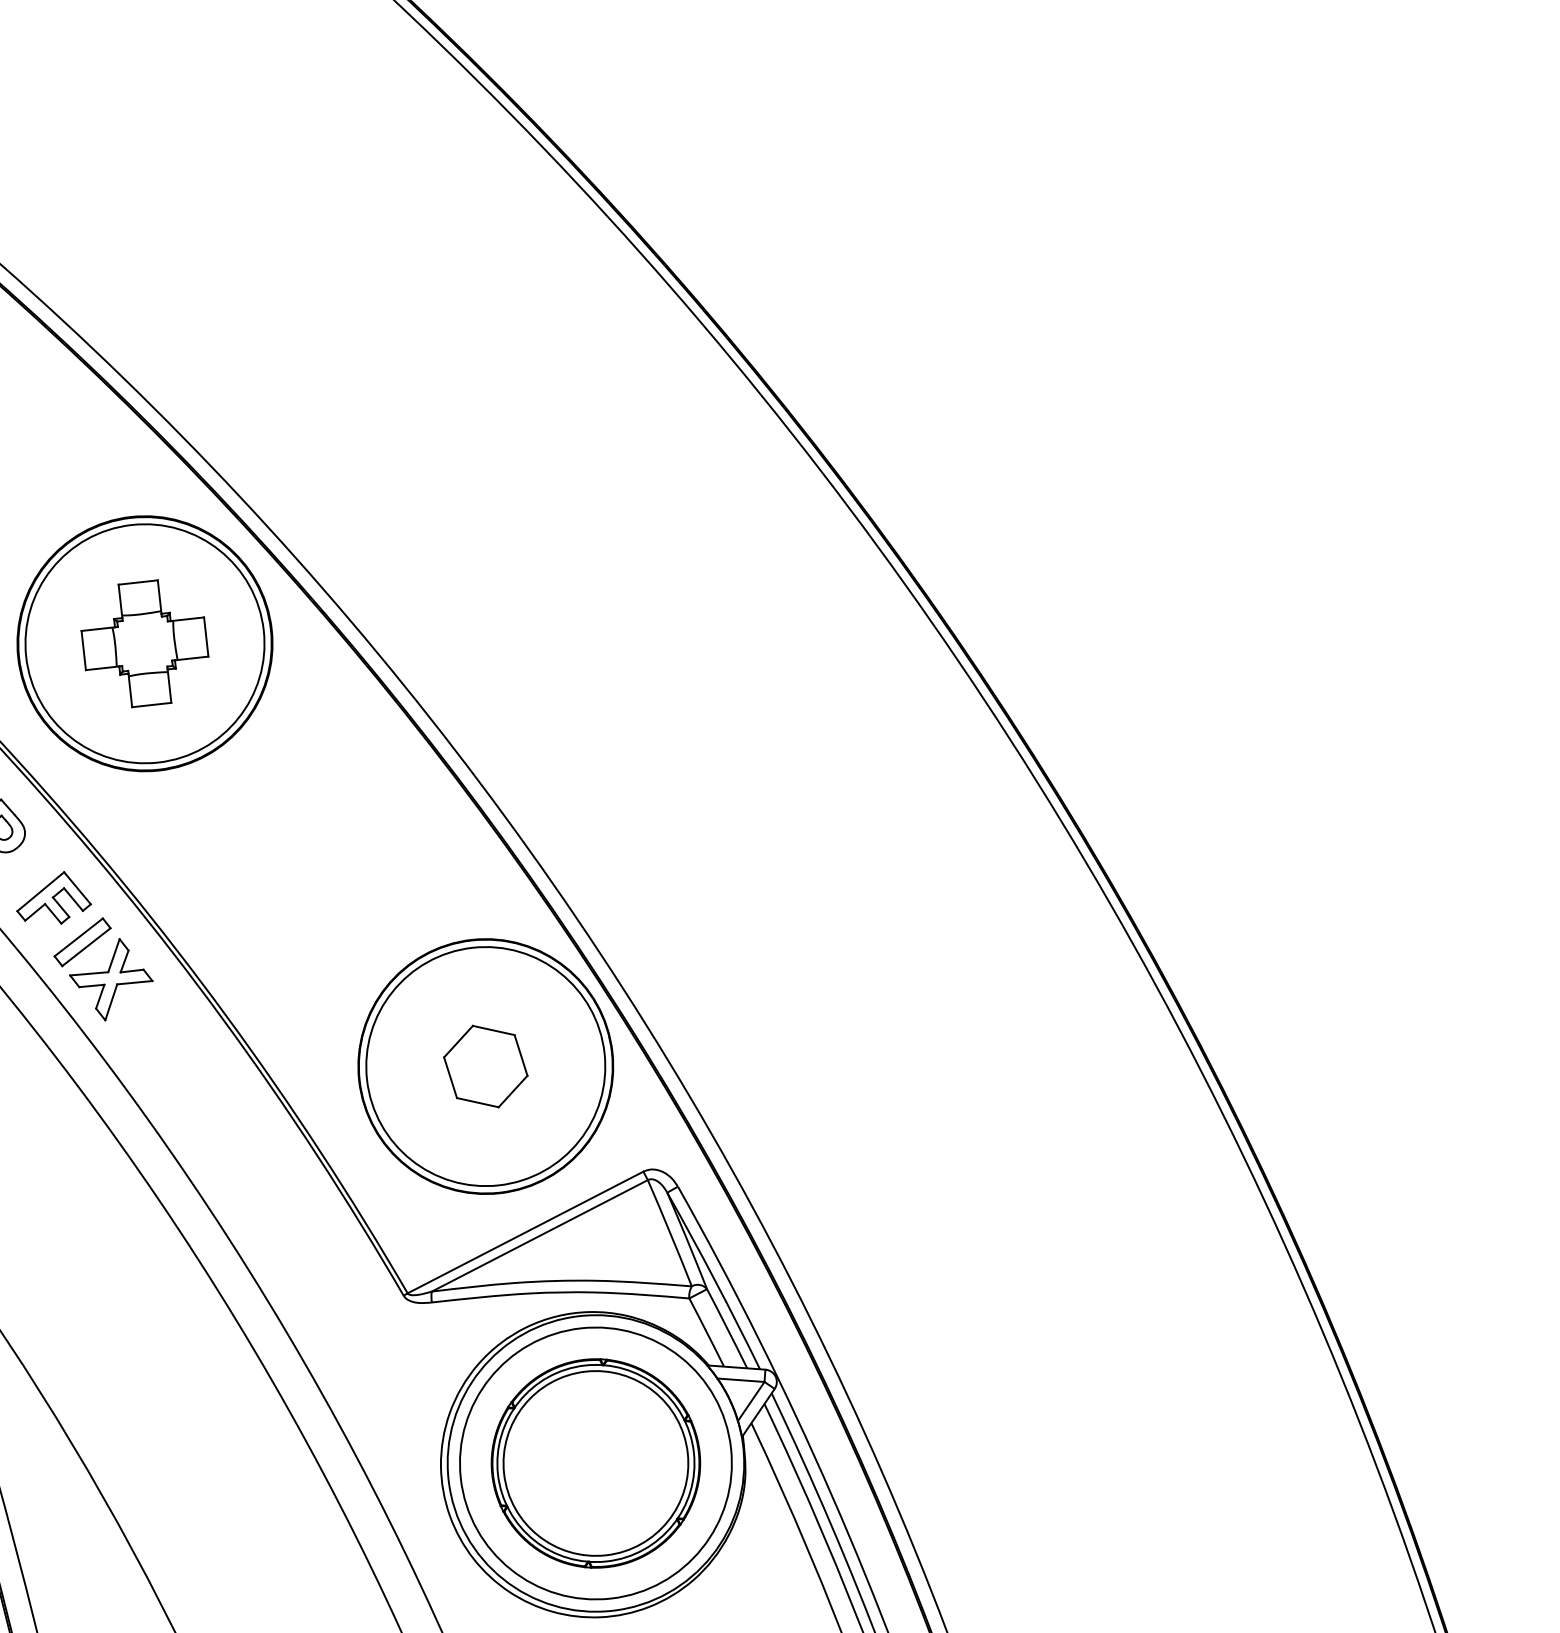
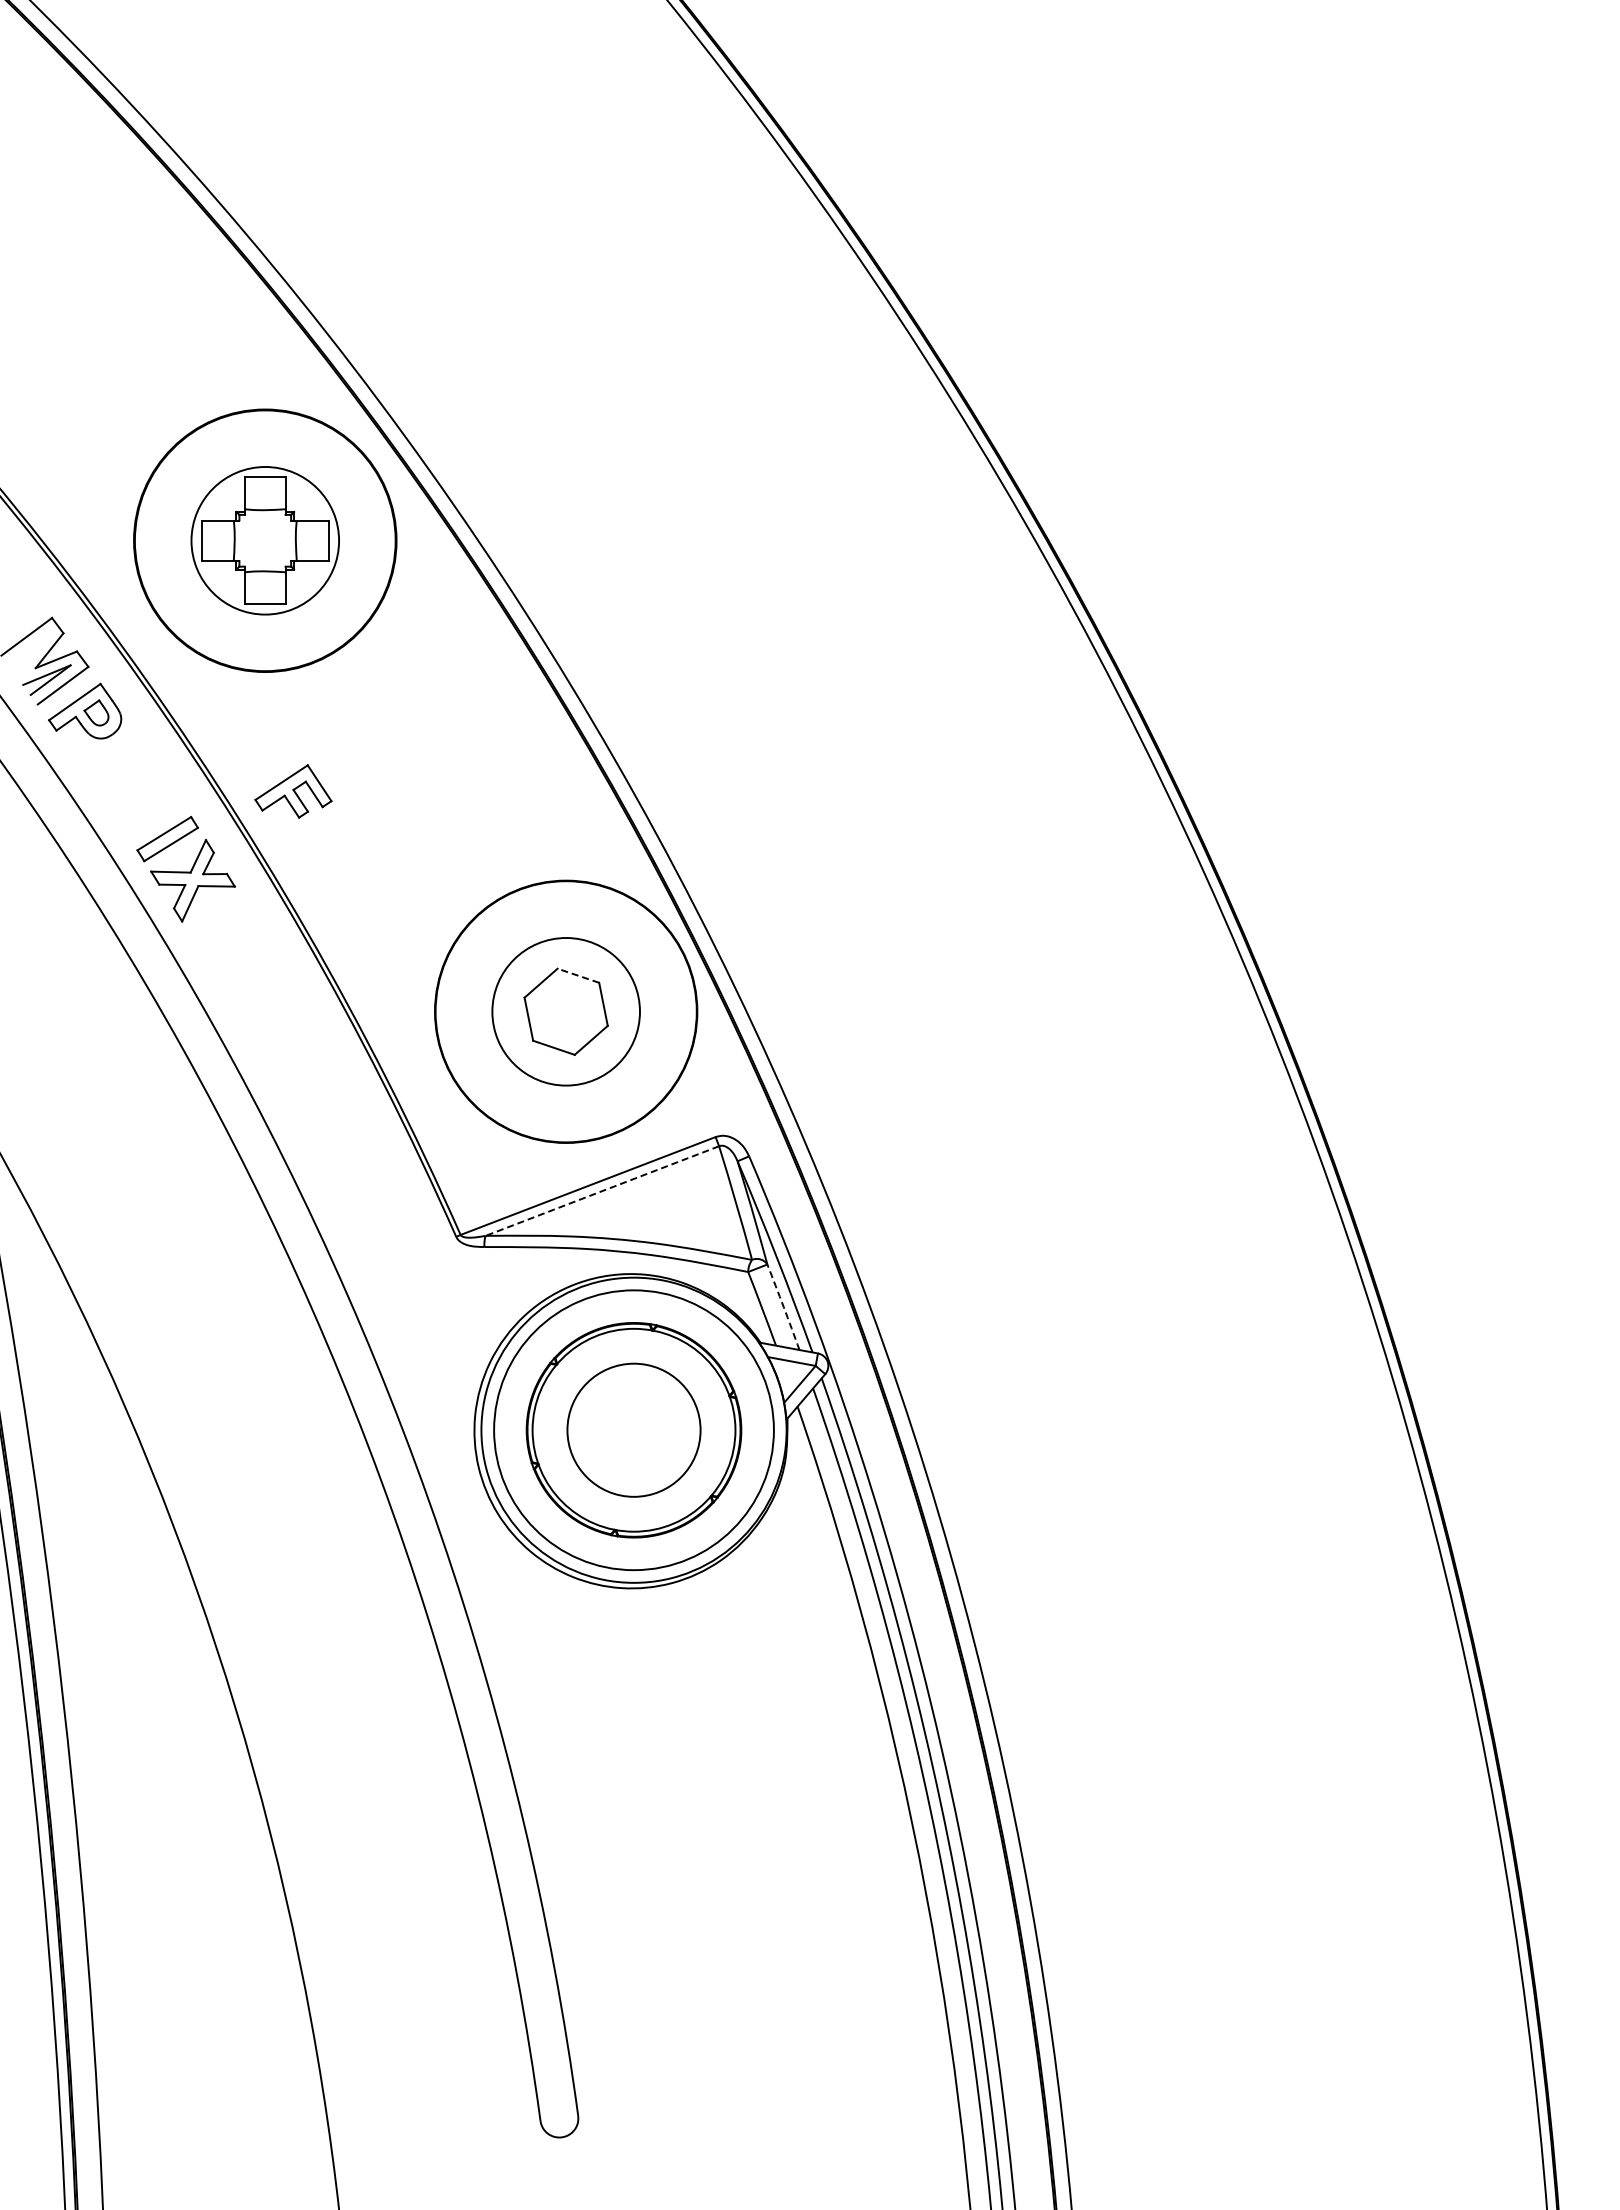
circle: (145, 643) -> (265, 540), size x0.6
part: (53, 899) -> (293, 791), moved
line: (493, 1030) -> (578, 975), solid -> dashed
circle: (486, 1066) -> (566, 1011), size x0.6
line: (539, 1236) -> (601, 1191), solid -> dashed
arc: (727, 1328) -> (783, 1307), solid -> dashed
circle: (595, 1463) -> (633, 1430), size x0.7

